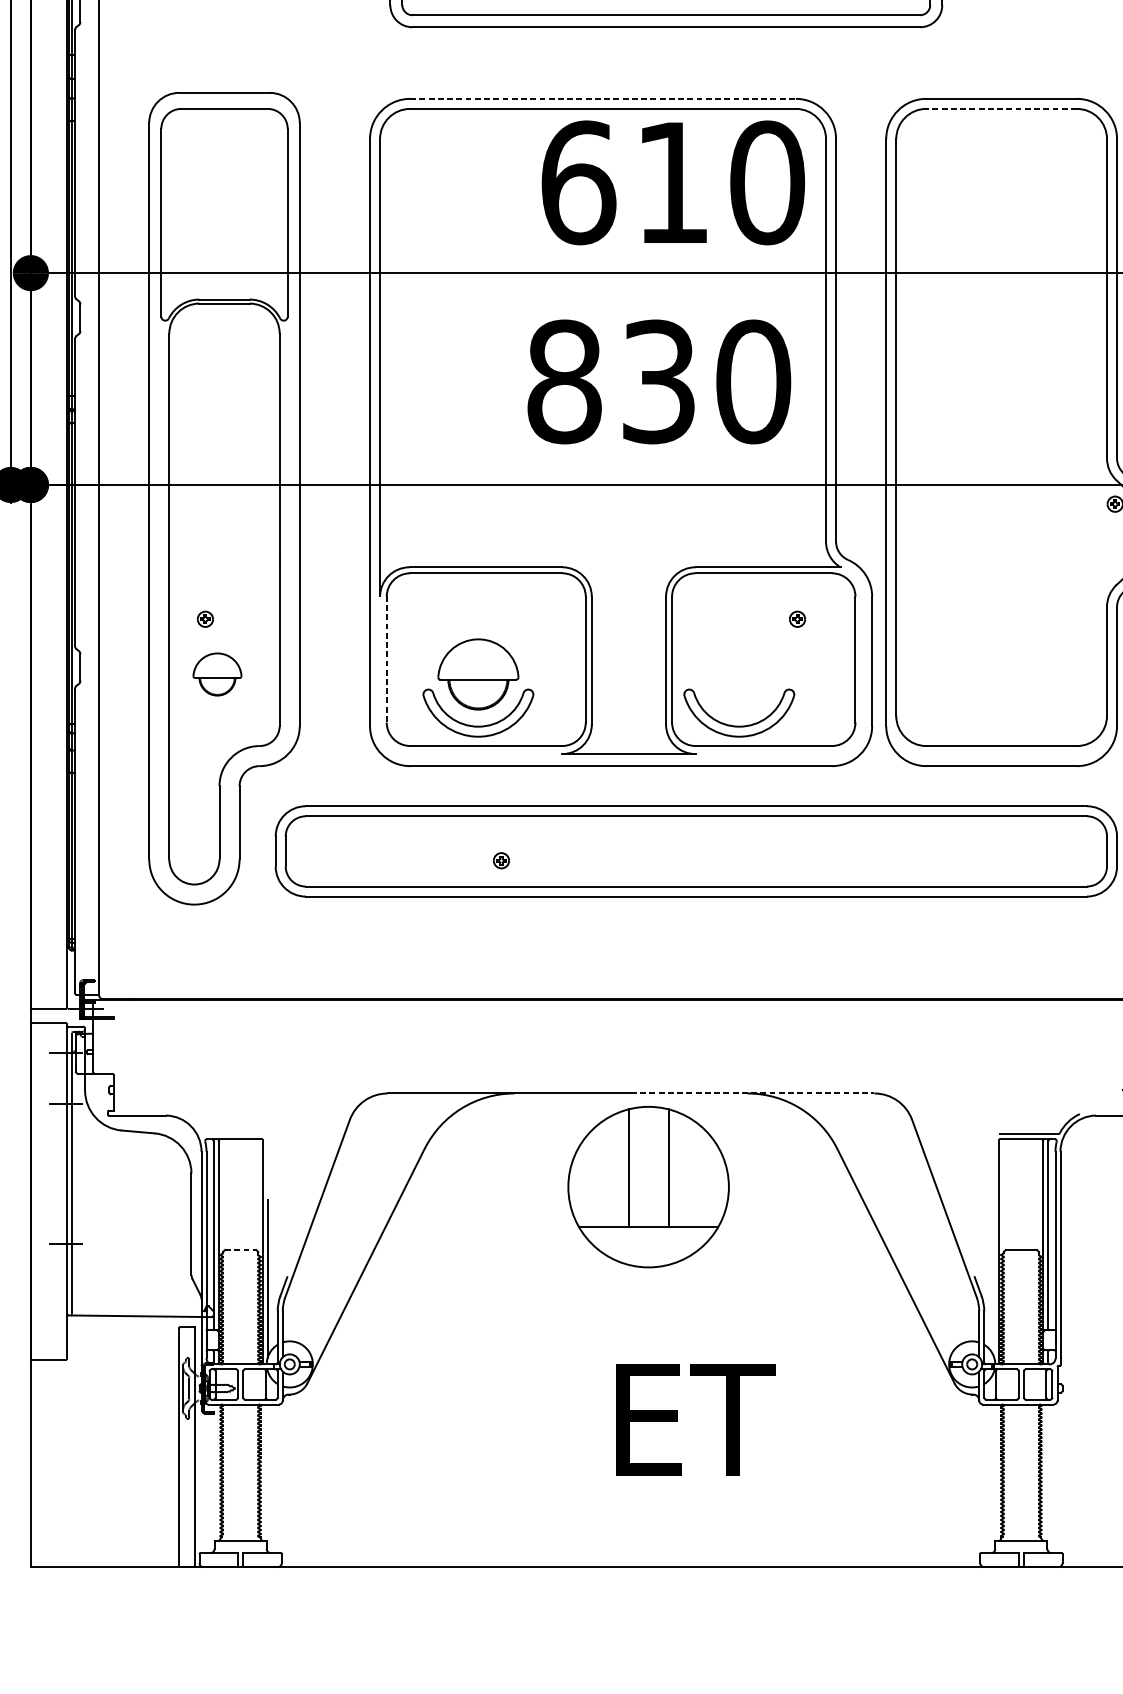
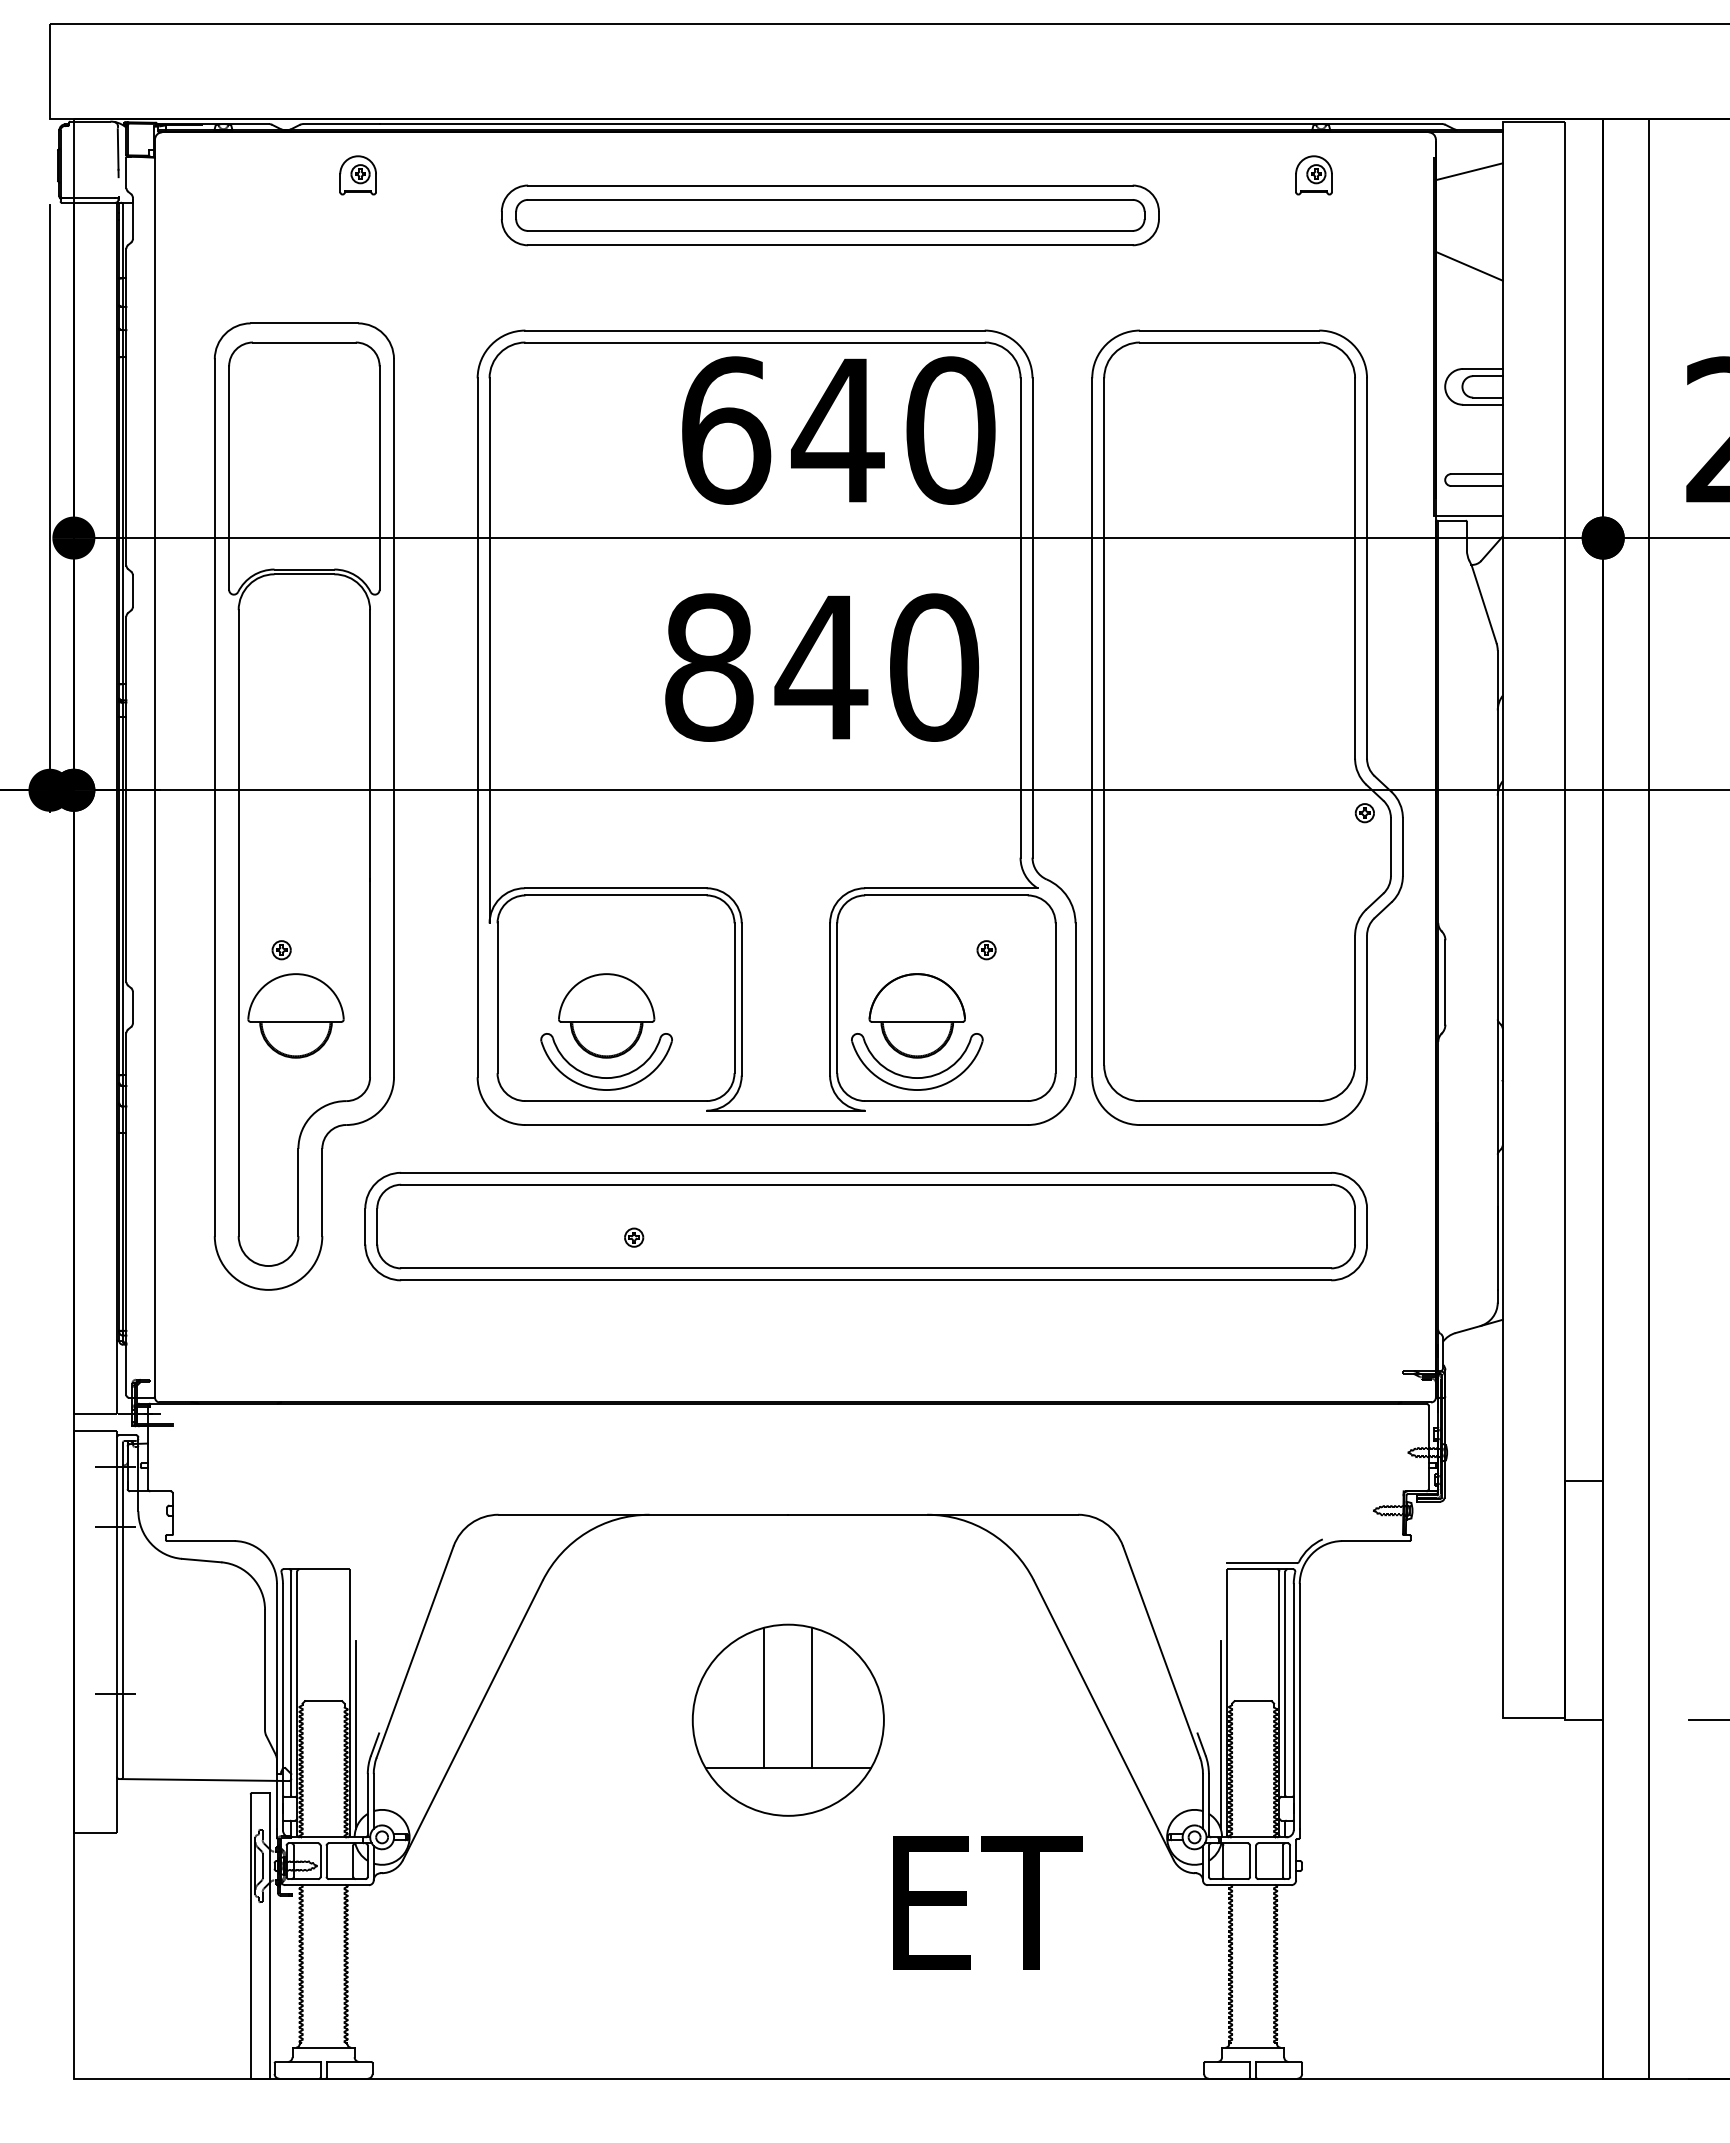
line: (603, 98) -> (755, 330), dashed -> solid
line: (1001, 108) -> (1229, 342), dashed -> solid
text: (672, 182) -> (837, 430), 610 -> 640
text: (658, 381) -> (821, 667), 830 -> 840
line: (386, 659) -> (497, 998), dashed -> solid
part: (217, 674) -> (295, 1015), size x1.67
part: (738, 674) -> (916, 1015), added
line: (752, 1093) -> (933, 1514), dashed -> solid
part: (647, 1186) -> (787, 1719), moved
line: (240, 1250) -> (323, 1701), dashed -> solid
line: (993, 1278) -> (1220, 1735), added
text: (695, 1419) -> (987, 1902), moved

